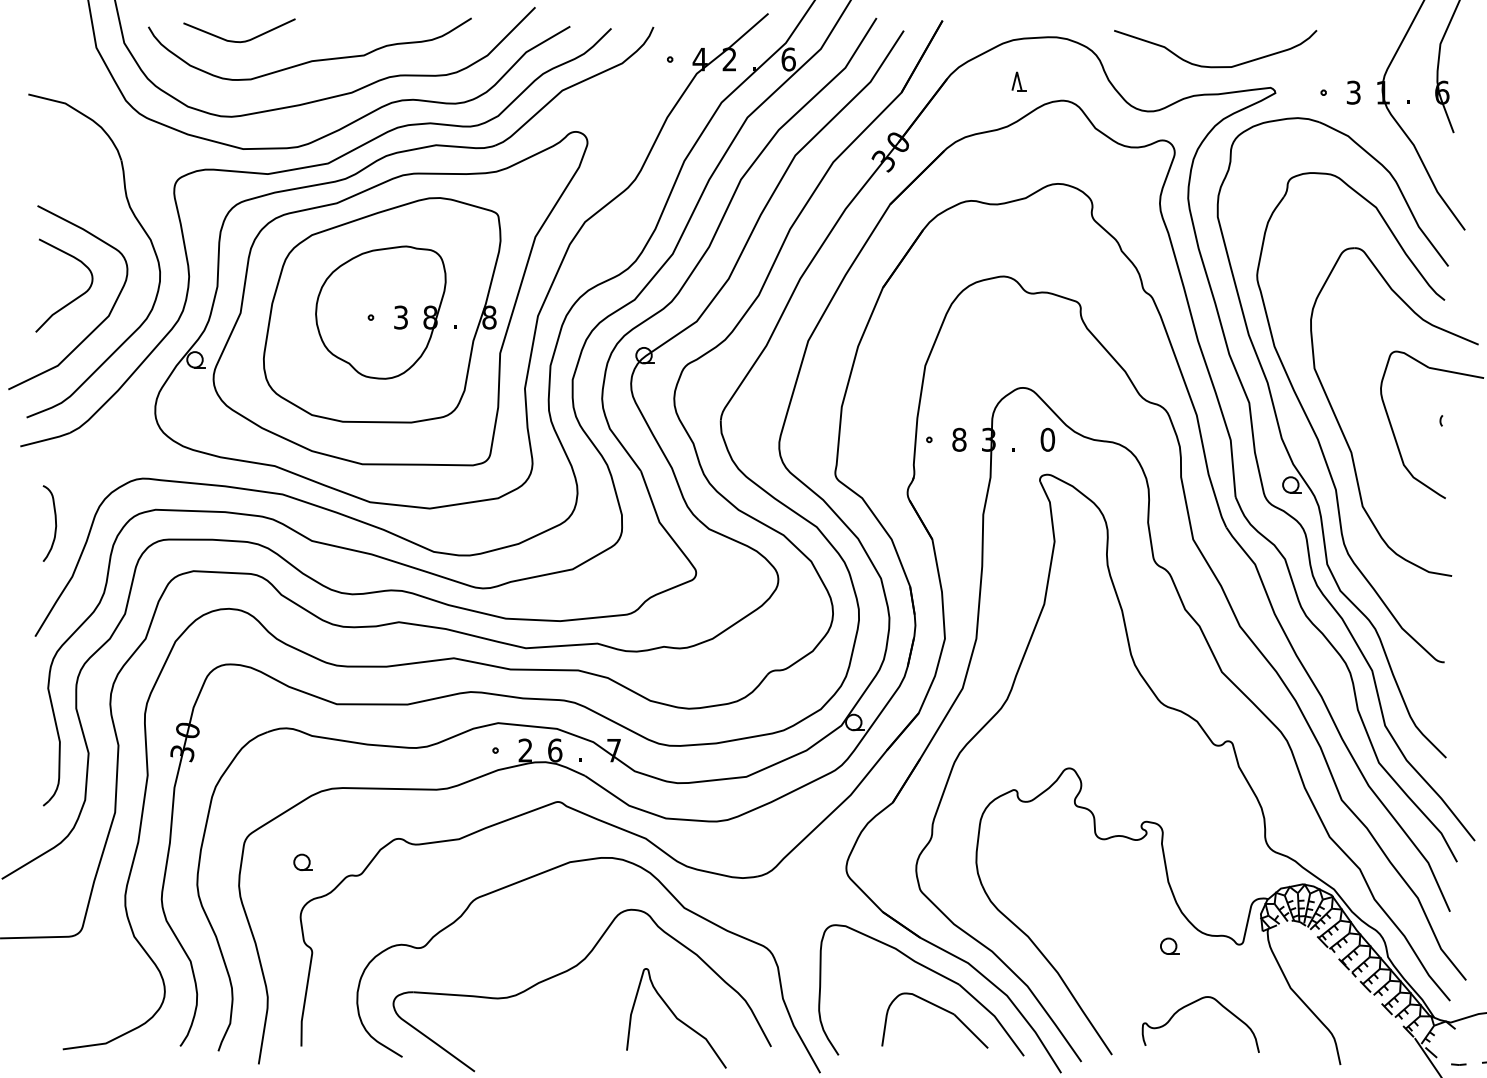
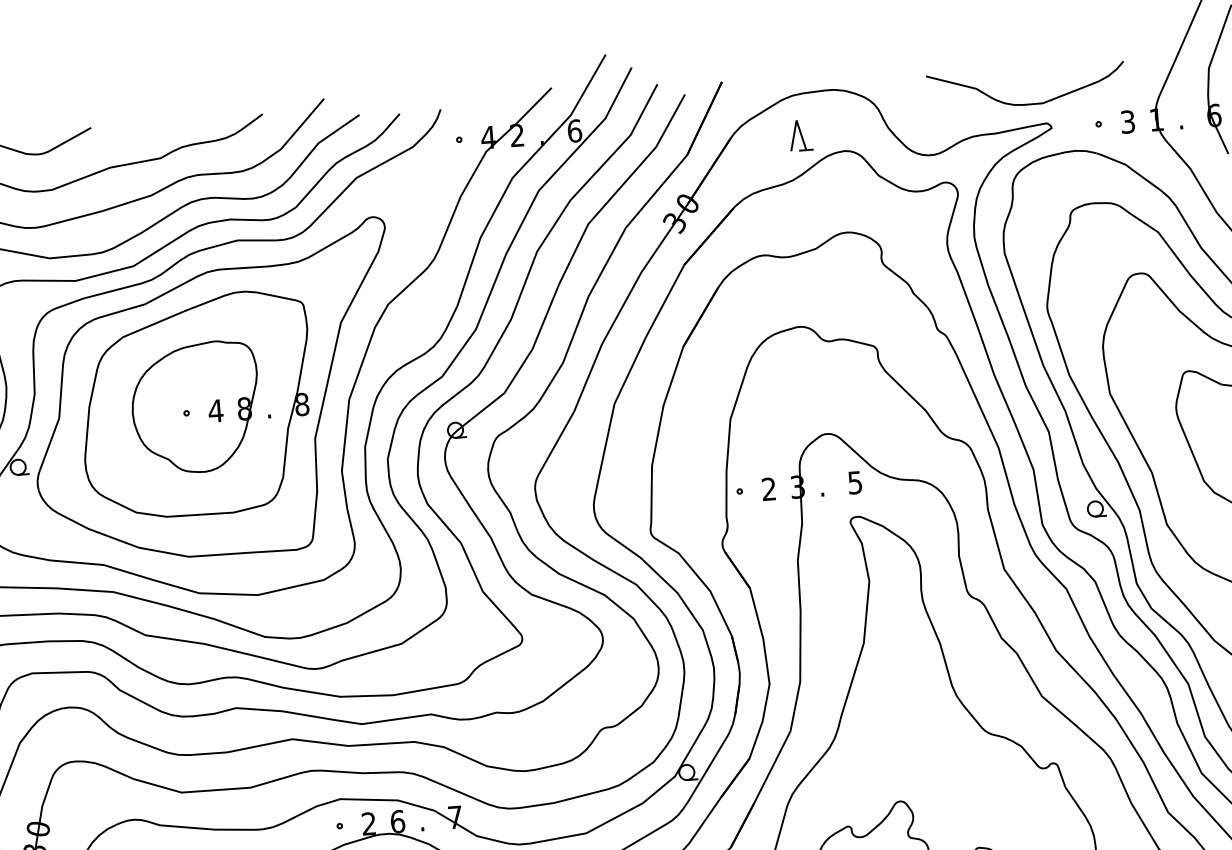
curve: (1215, 66) -> (1027, 103), moved
part: (1018, 81) -> (800, 135), size x1.67
text: (400, 317) -> (215, 410), 3 -> 4
text: (959, 439) -> (769, 488), 8 -> 2
text: (1047, 439) -> (854, 482), 0 -> 5

